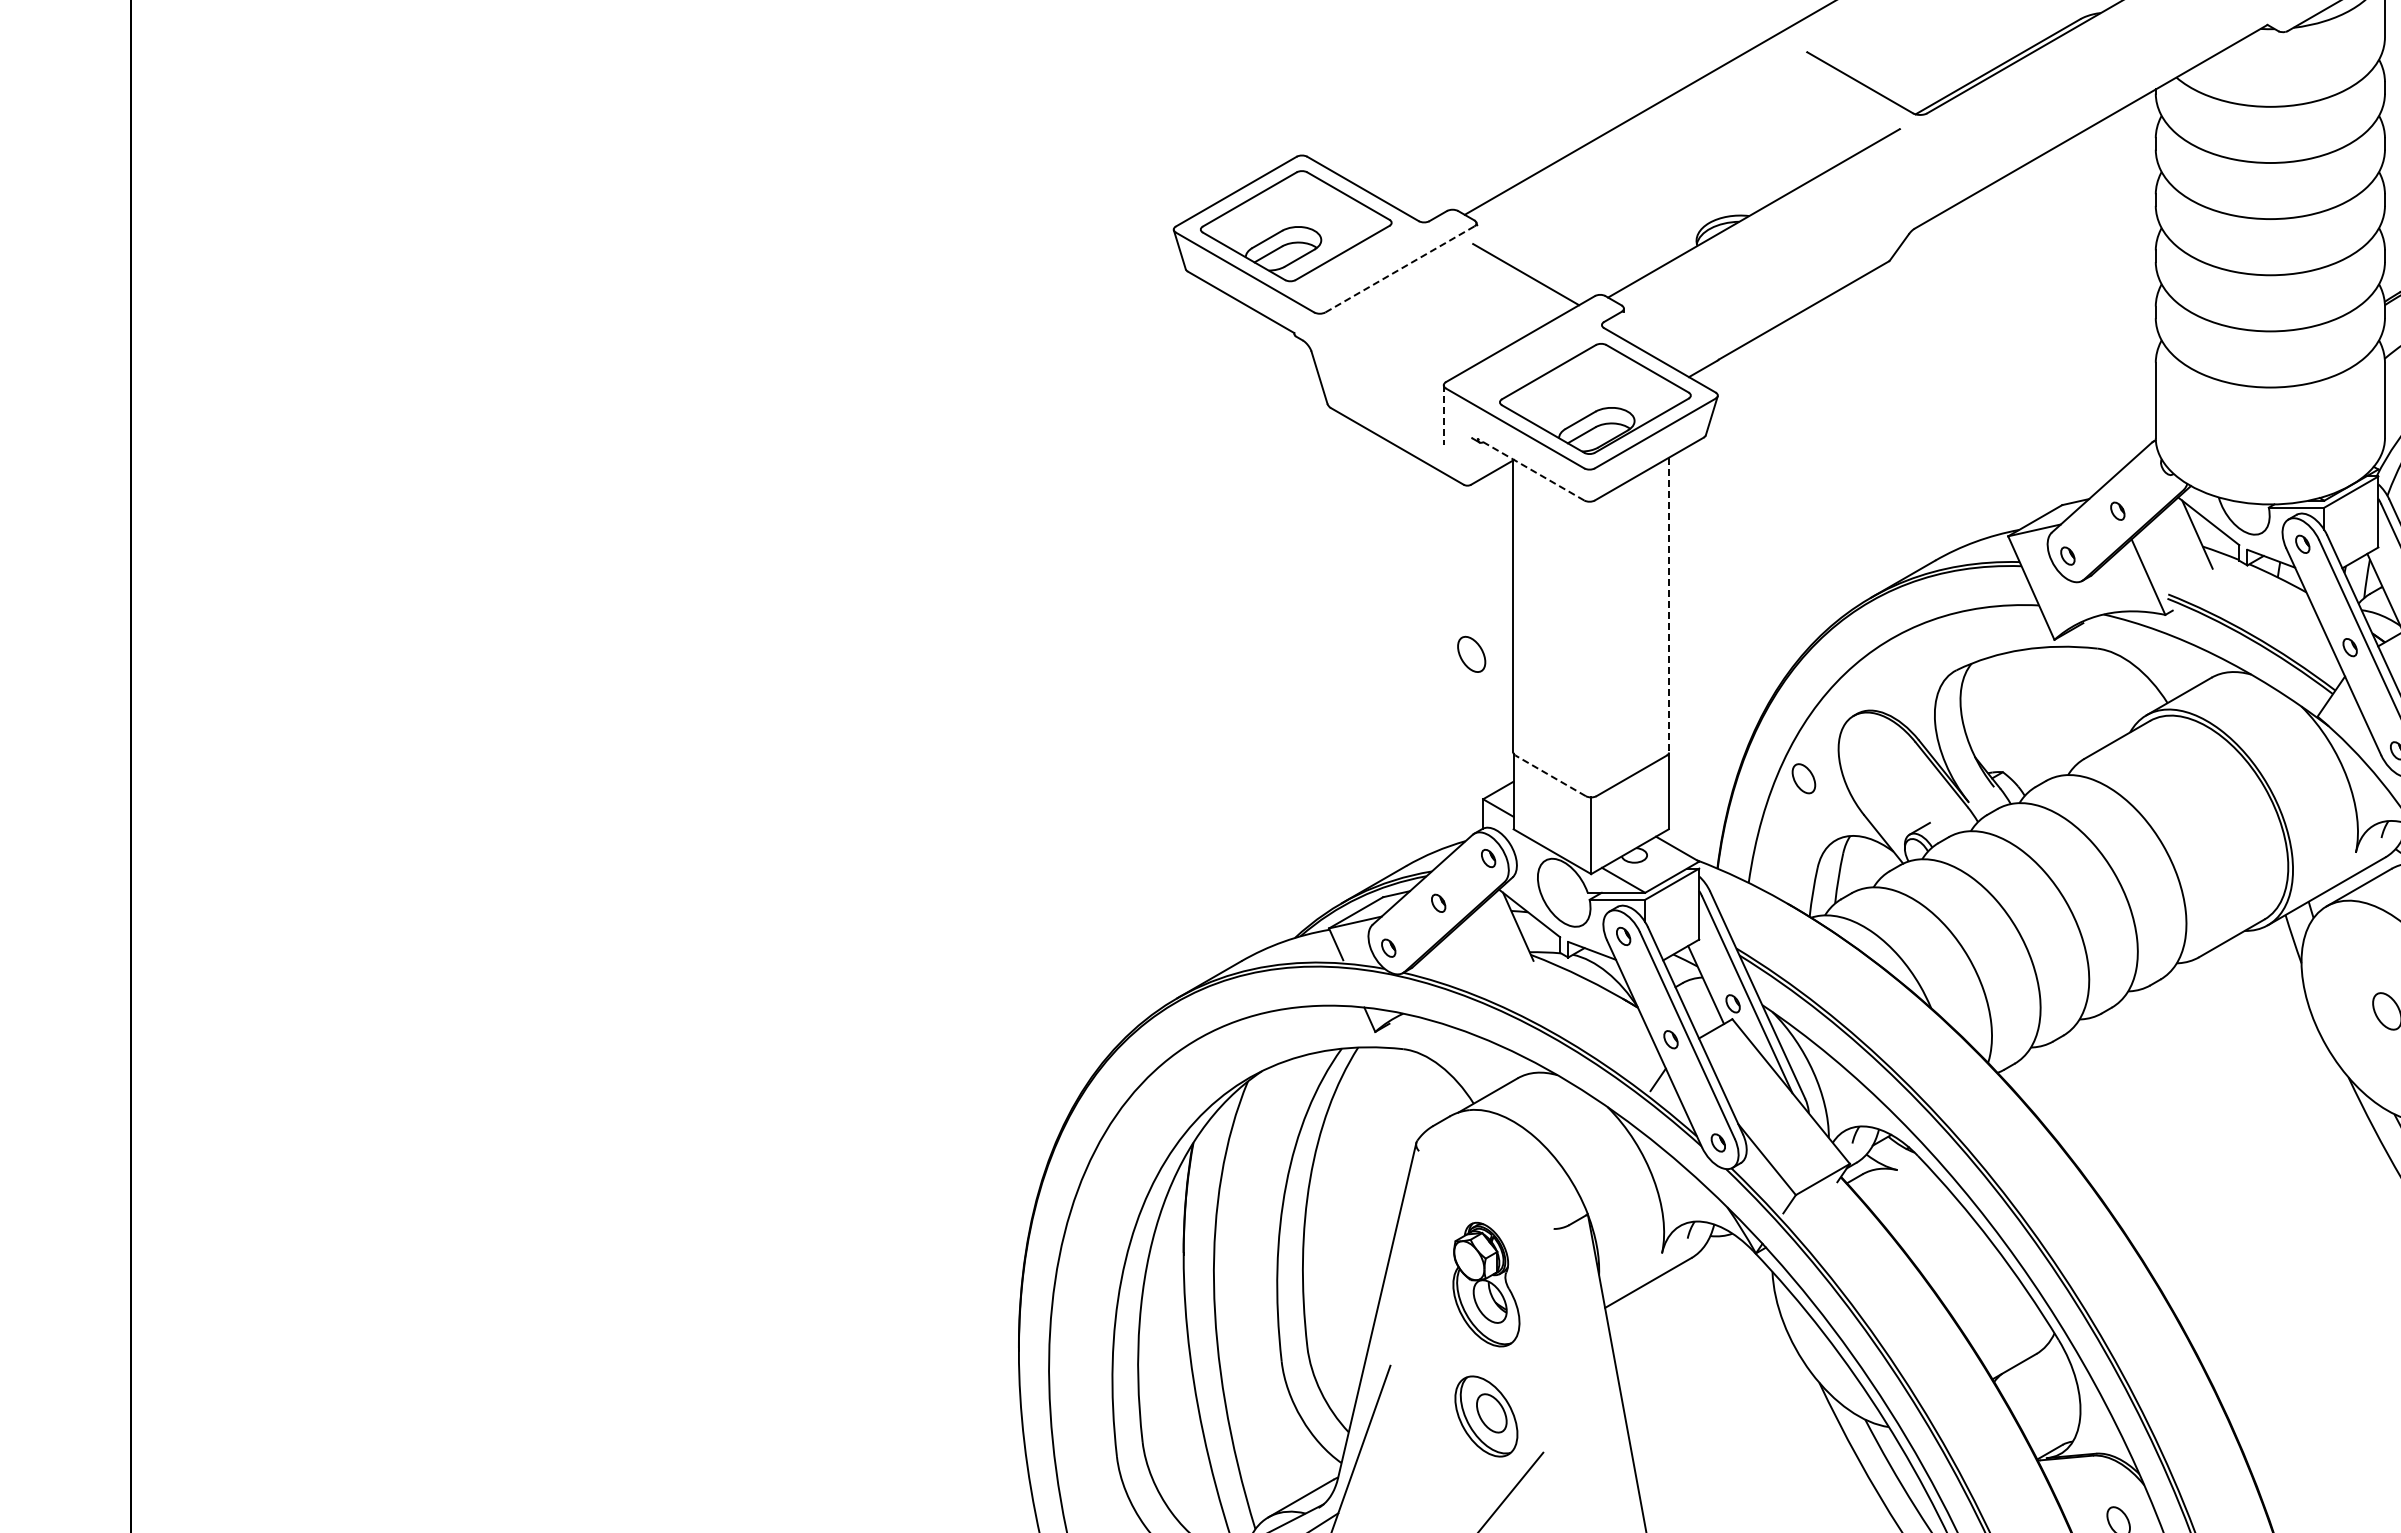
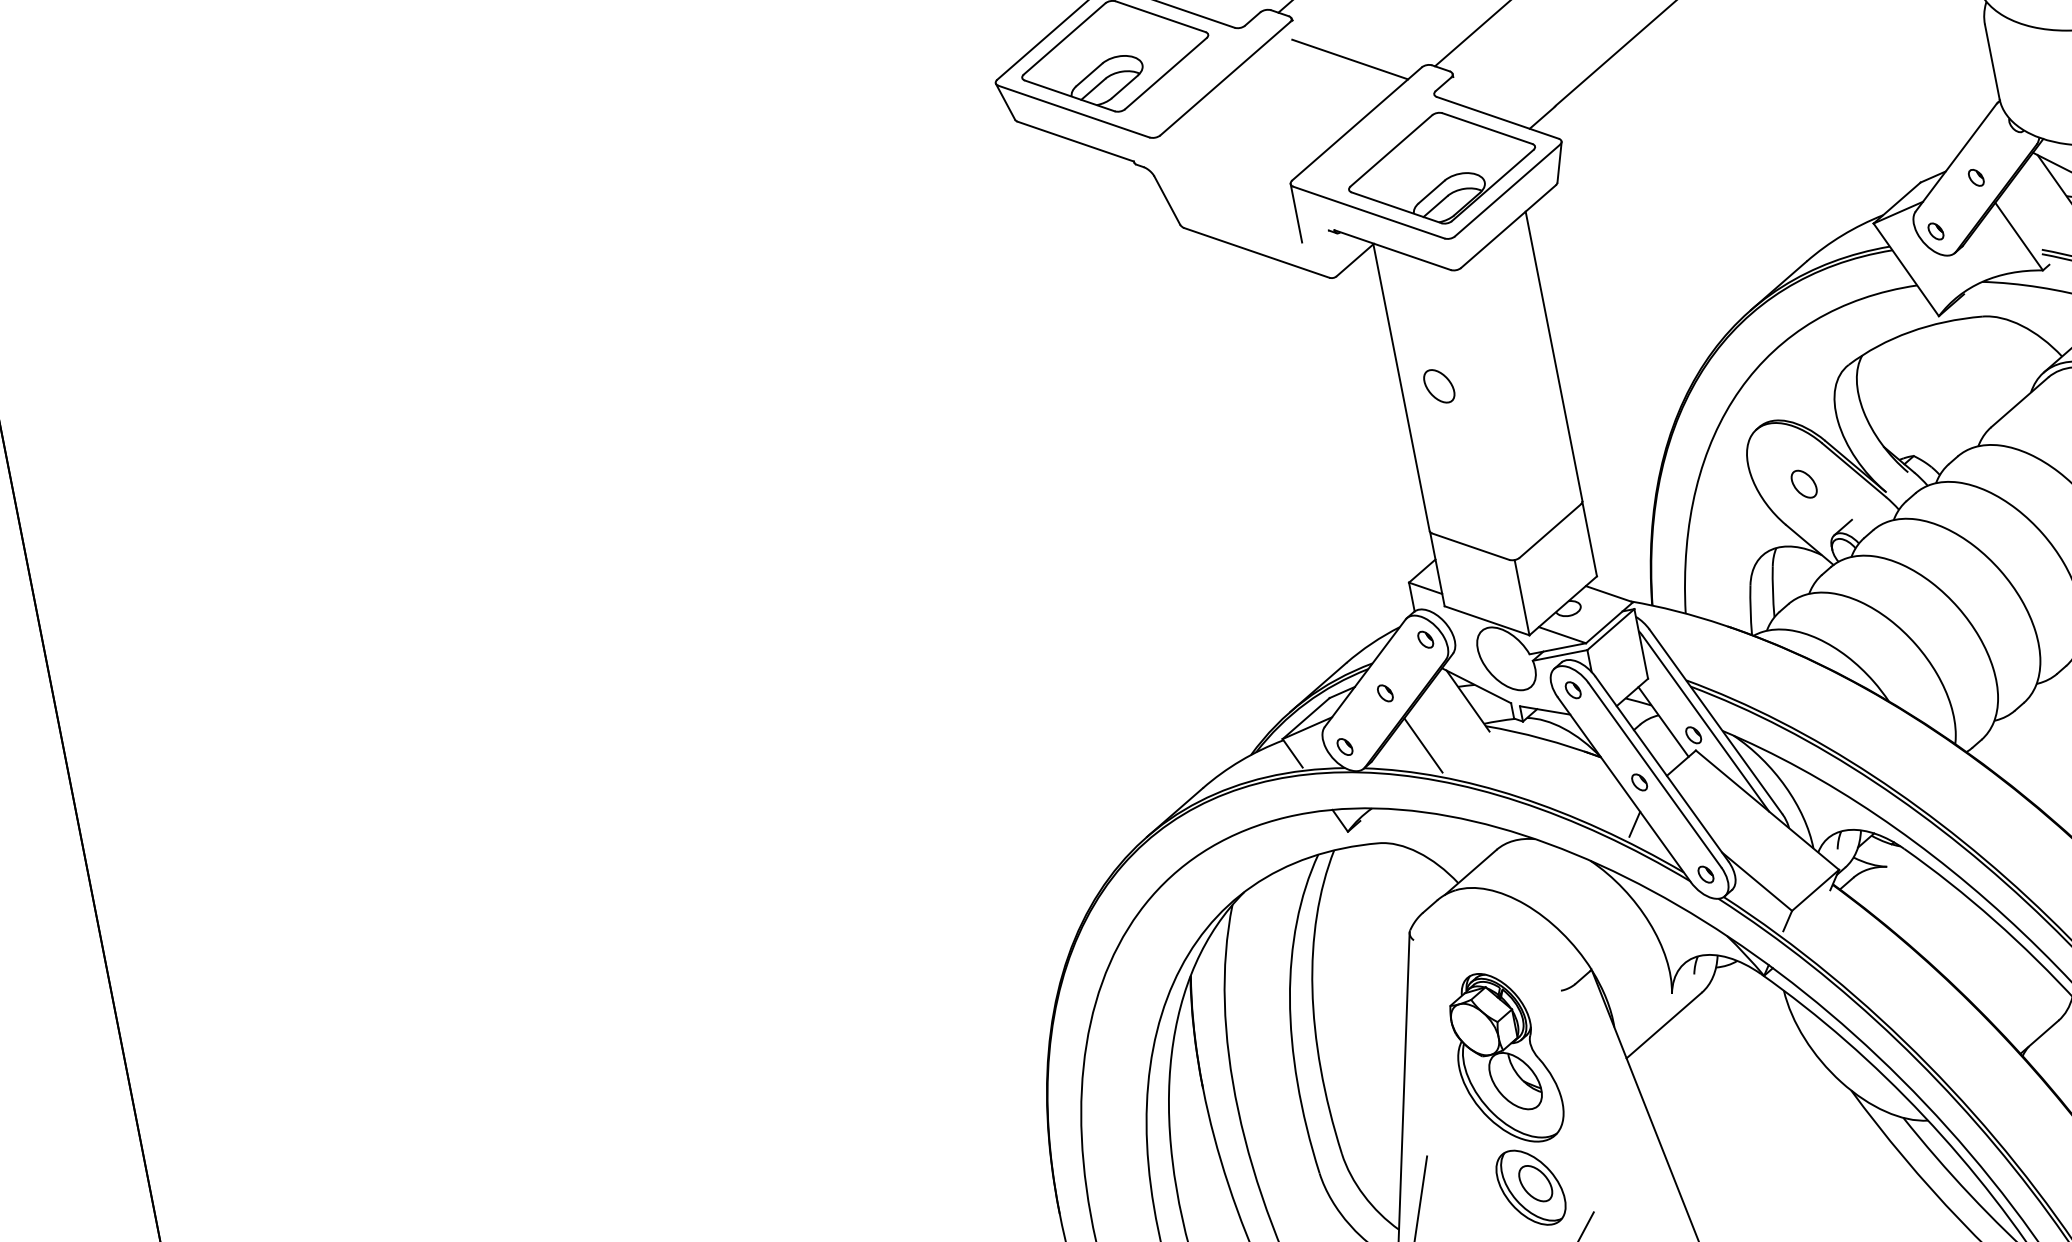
line: (1399, 269) -> (1224, 78), dashed -> solid
line: (1443, 415) -> (1296, 213), dashed -> solid
line: (1530, 469) -> (1391, 249), dashed -> solid
line: (1669, 605) -> (1554, 356), dashed -> solid
part: (1471, 653) -> (1438, 385), moved
line: (1550, 775) -> (1470, 546), dashed -> solid
part: (1803, 778) -> (1803, 484), moved
line: (1465, 961) -> (1422, 745), added
part: (1486, 1284) -> (1505, 1058), size x1.43

